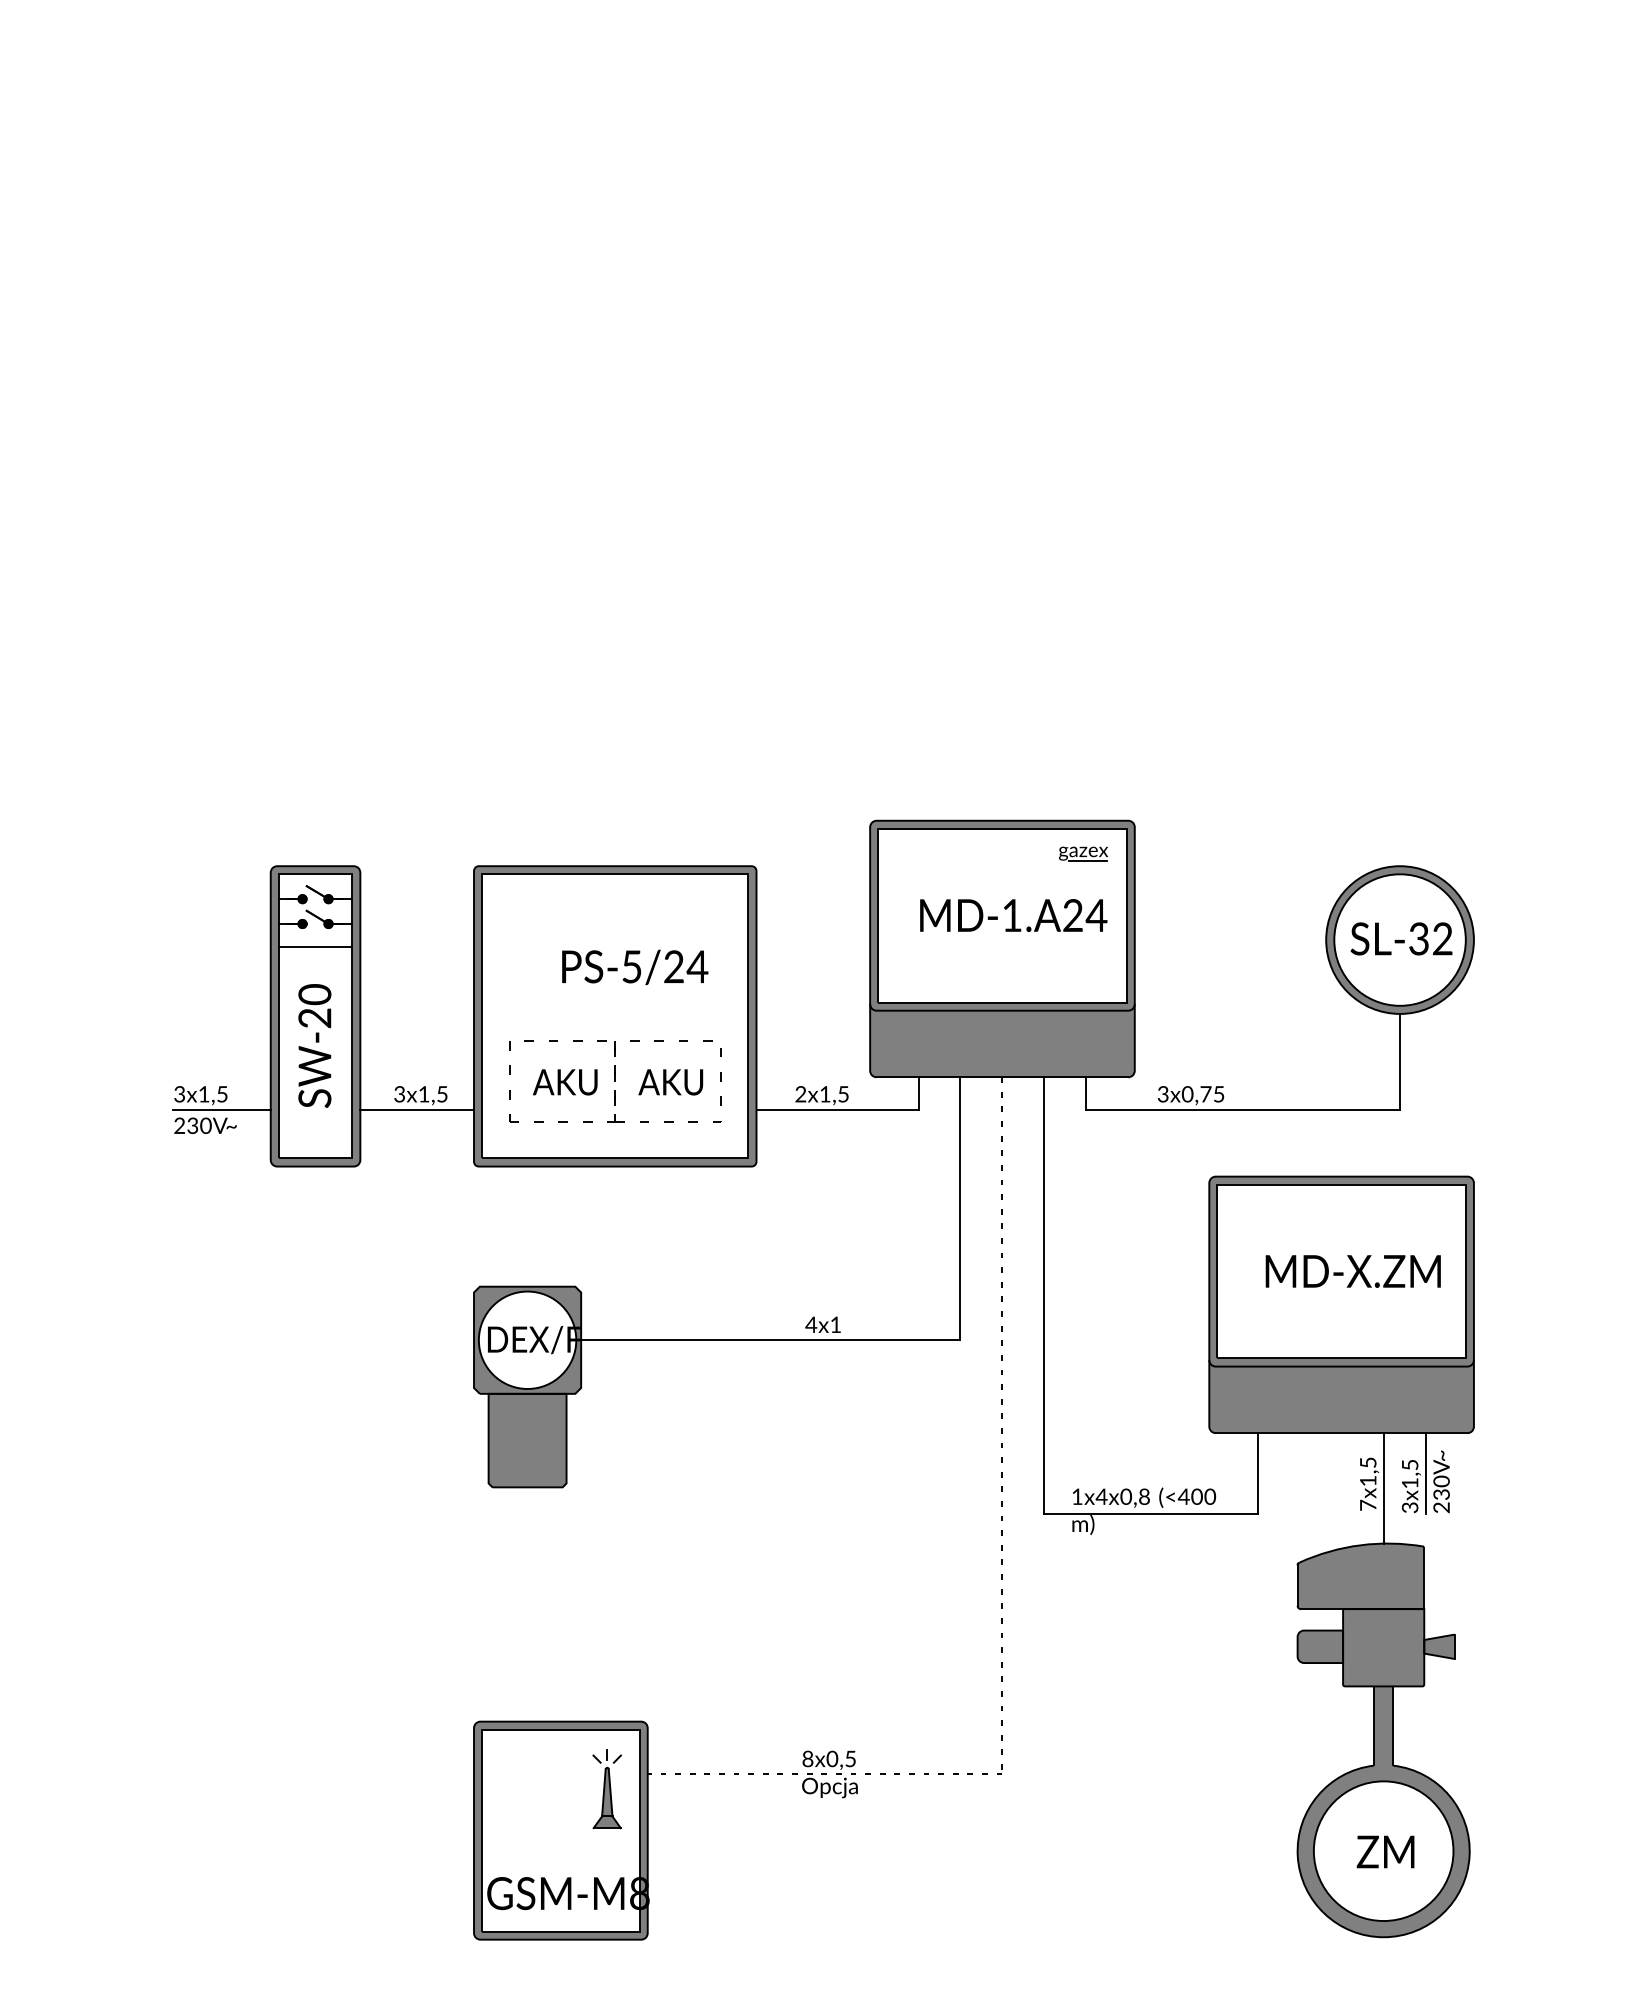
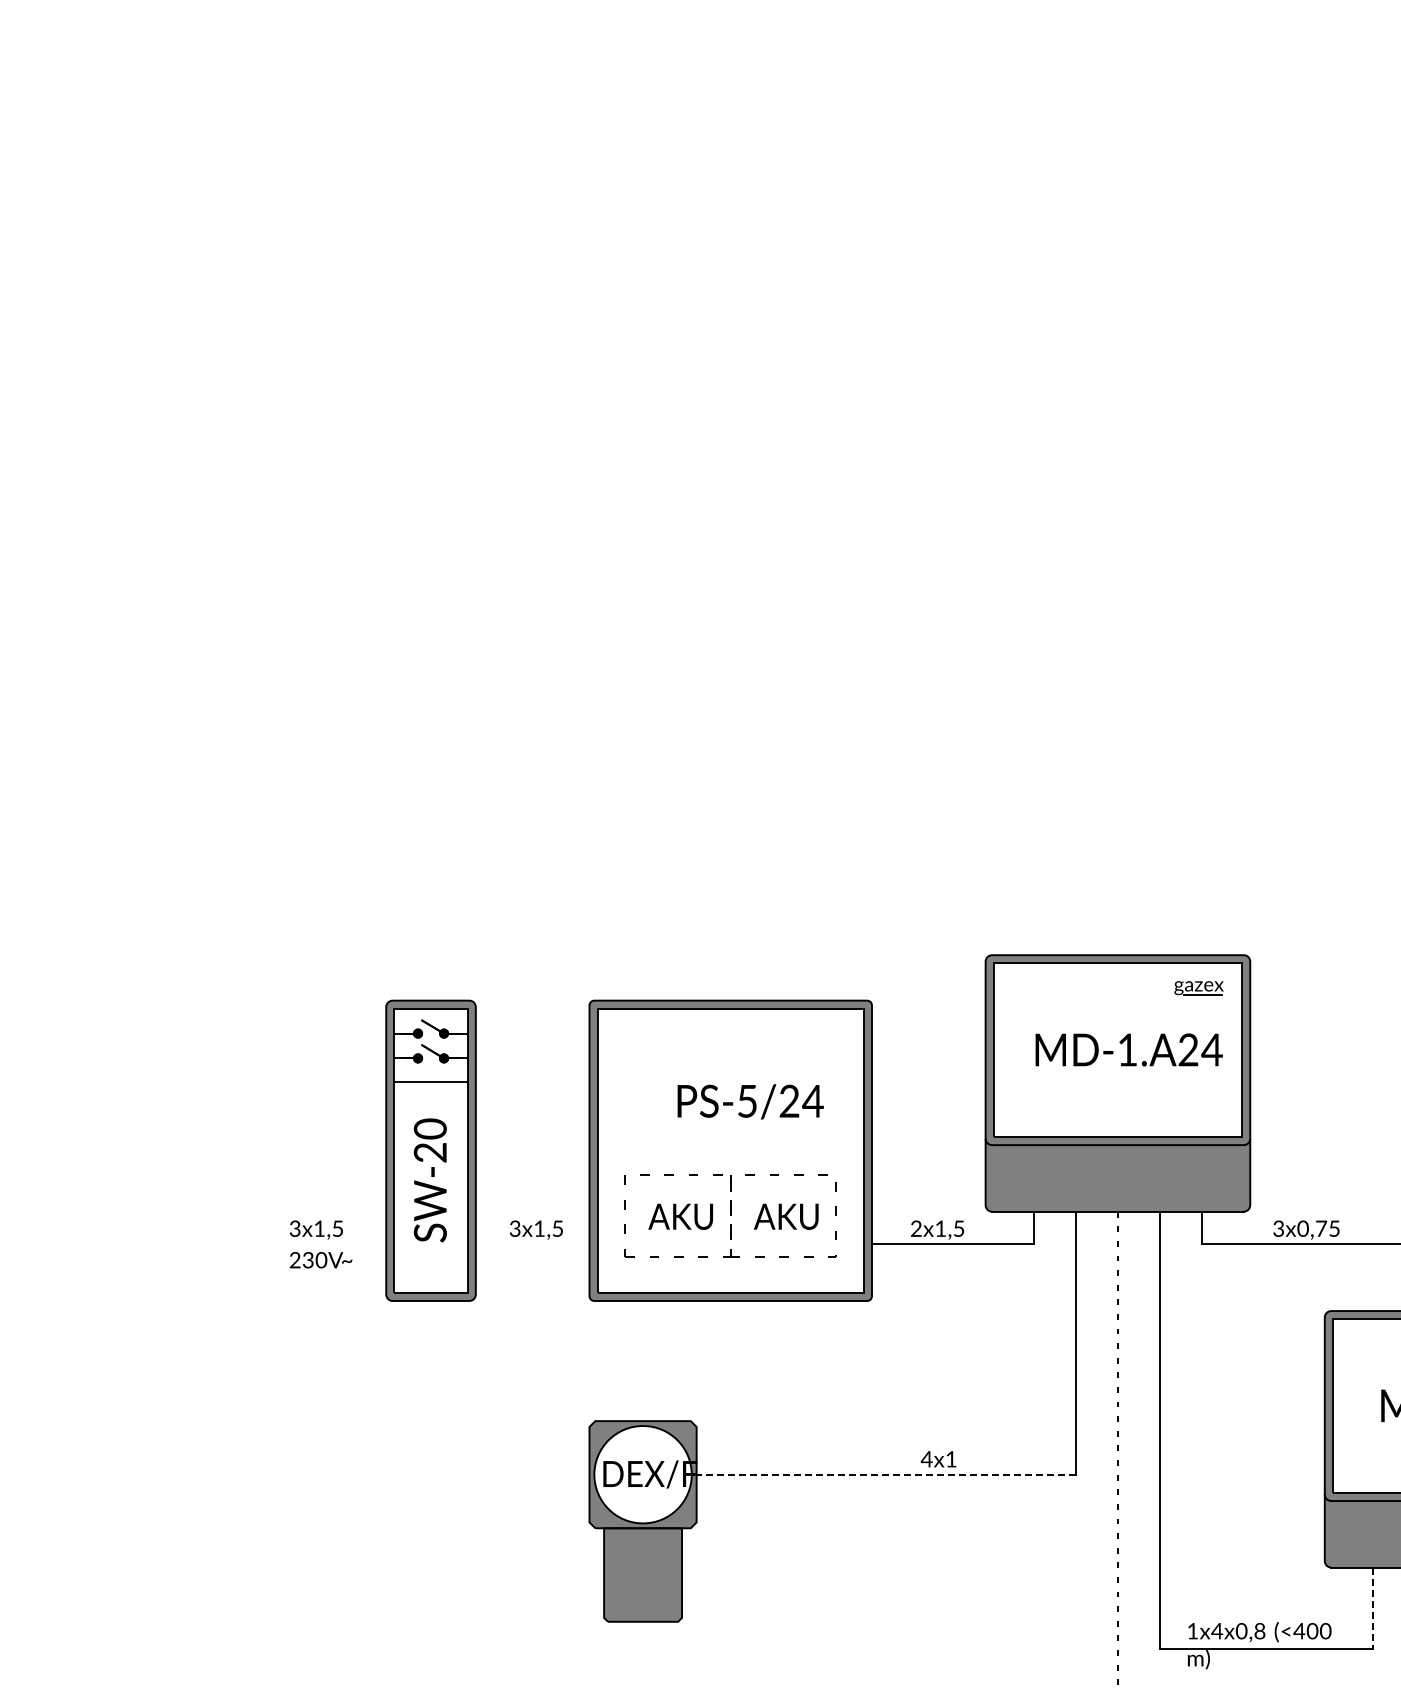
line: (221, 1109) -> (336, 1243), removed
line: (417, 1109) -> (532, 1243), removed
line: (770, 1340) -> (885, 1474), solid -> dashed
line: (1257, 1473) -> (1372, 1607), solid -> dashed

